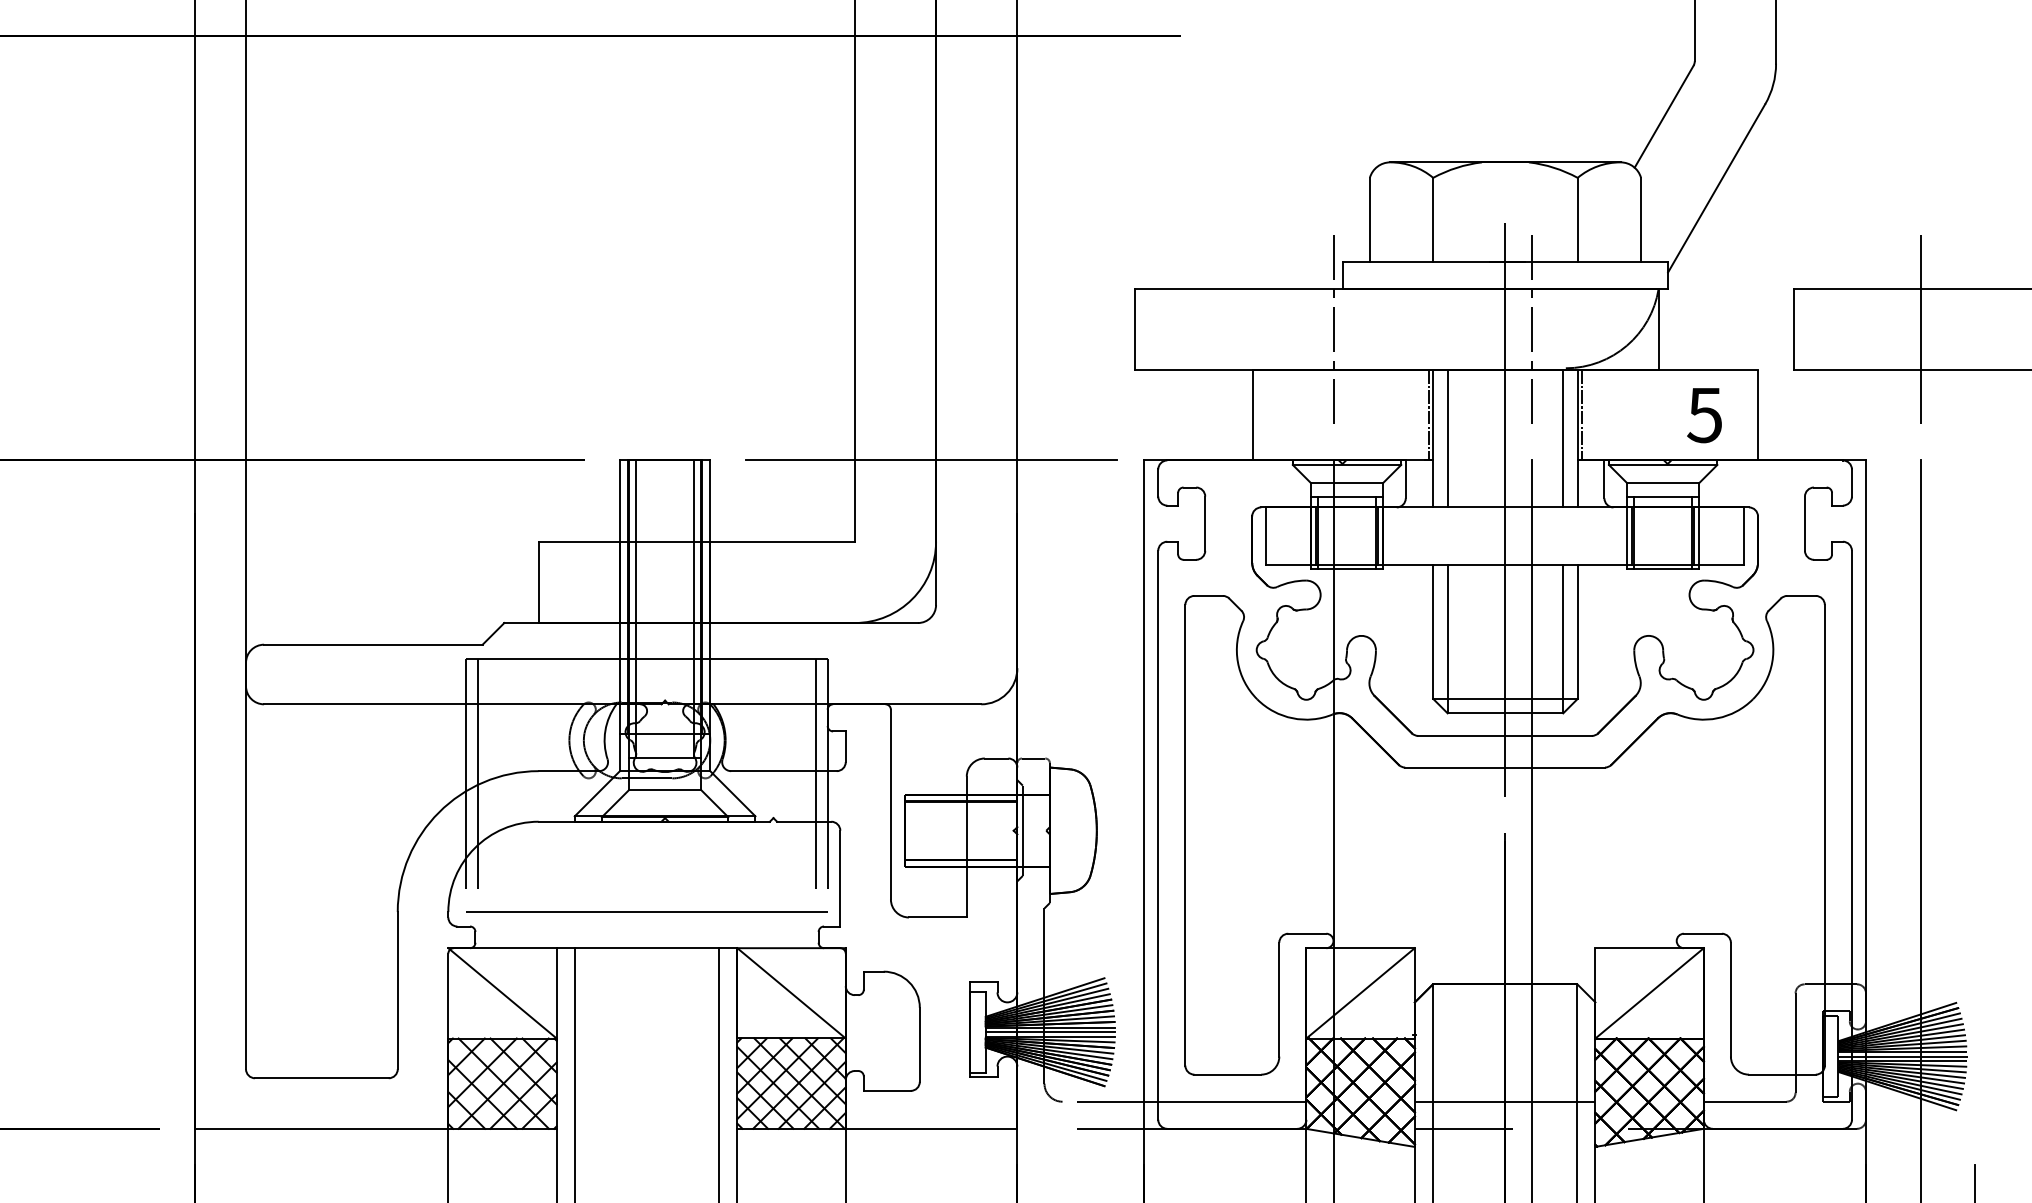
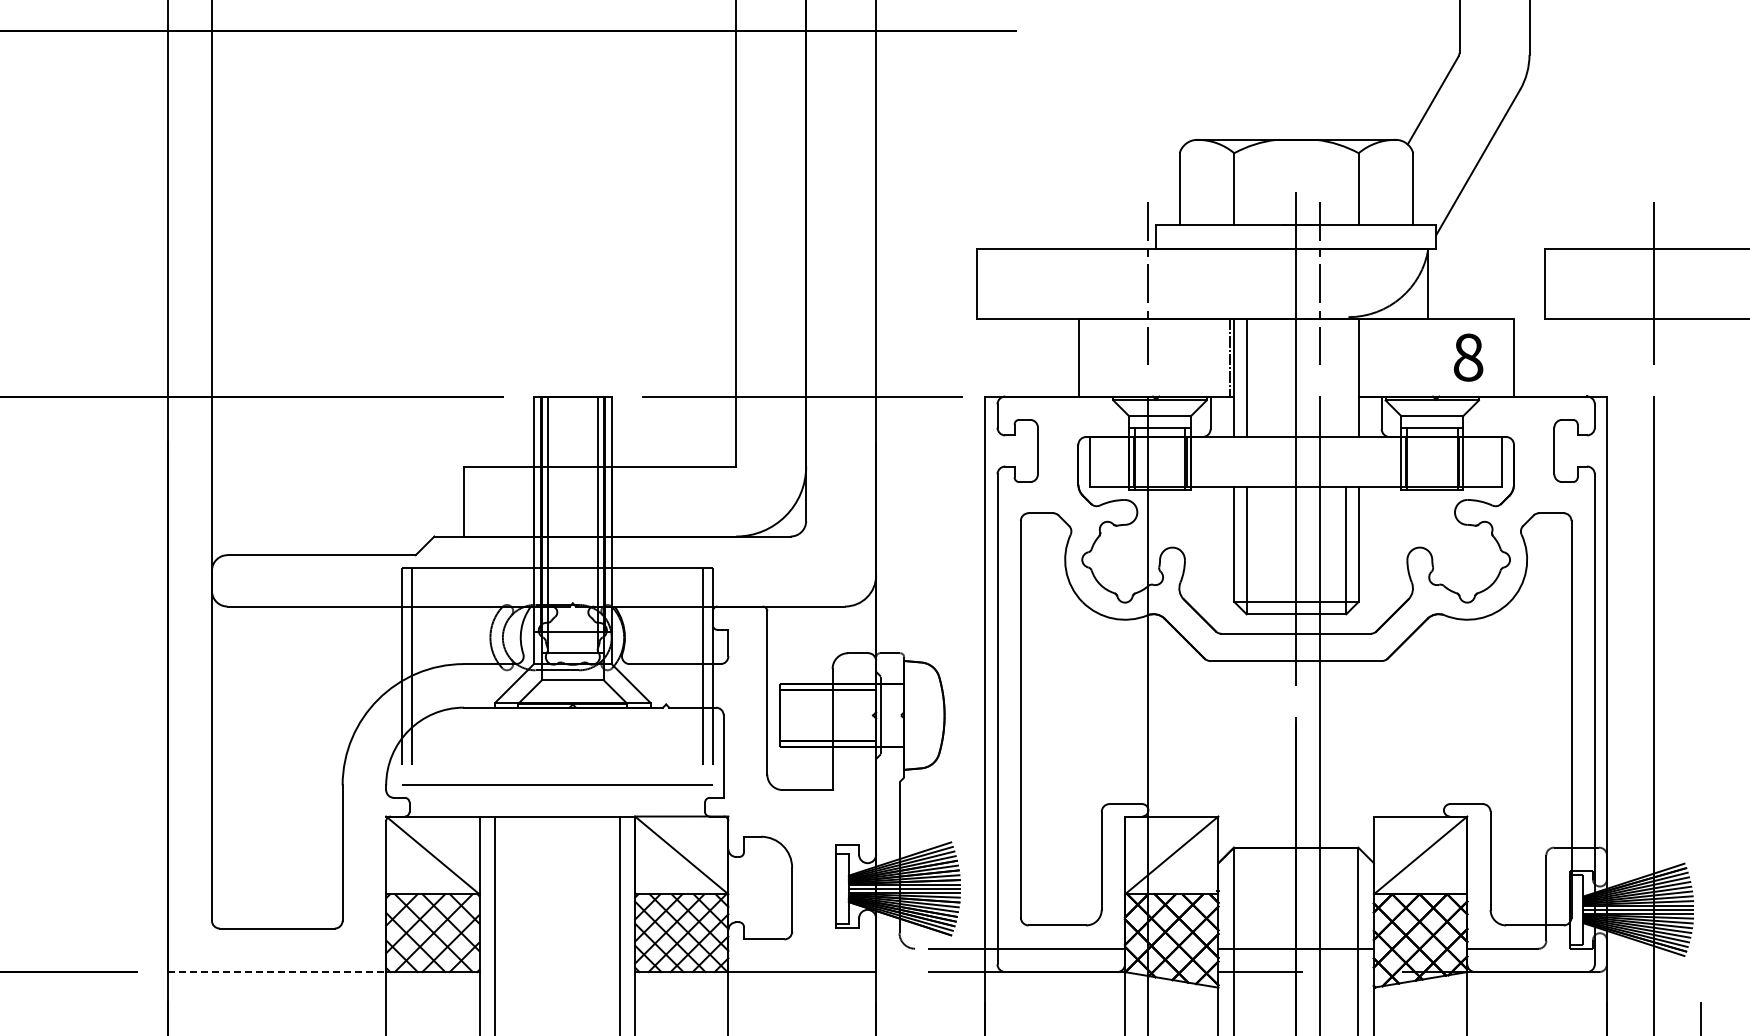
line: (1582, 415) -> (1362, 357), removed
text: (1704, 415) -> (1467, 357), 5 -> 8
line: (1563, 438) -> (1346, 377), removed
line: (322, 1129) -> (277, 972), solid -> dashed

